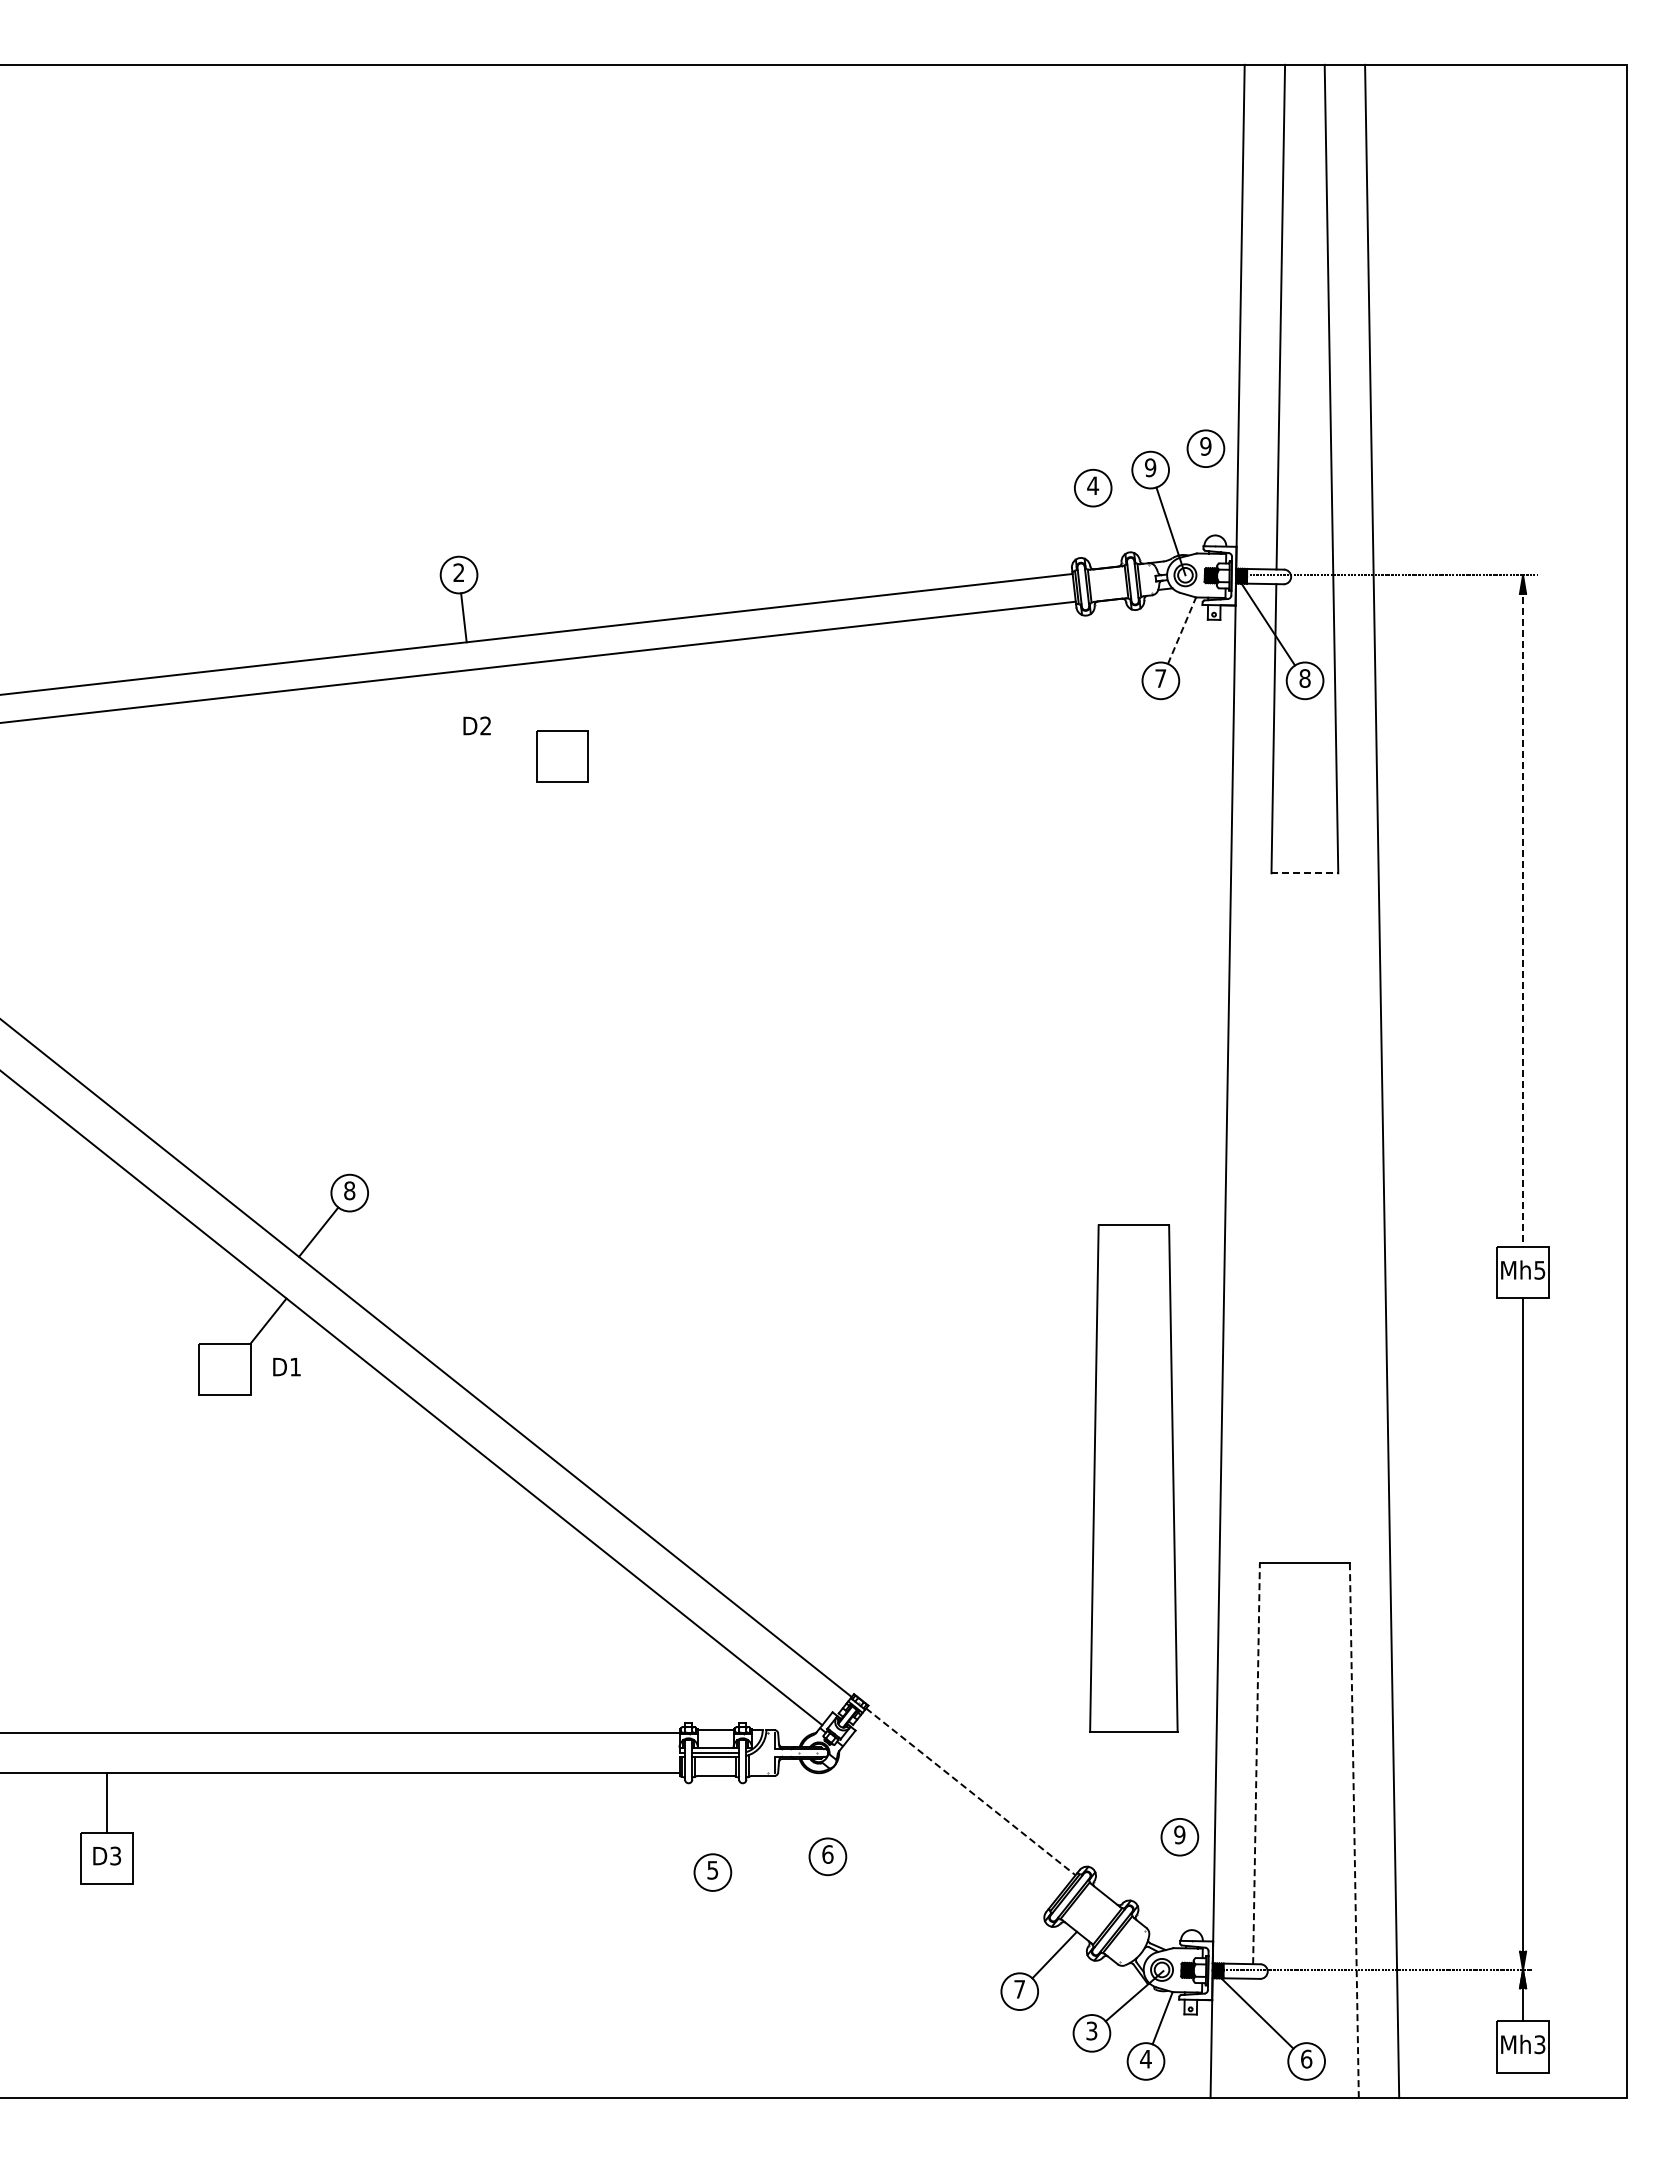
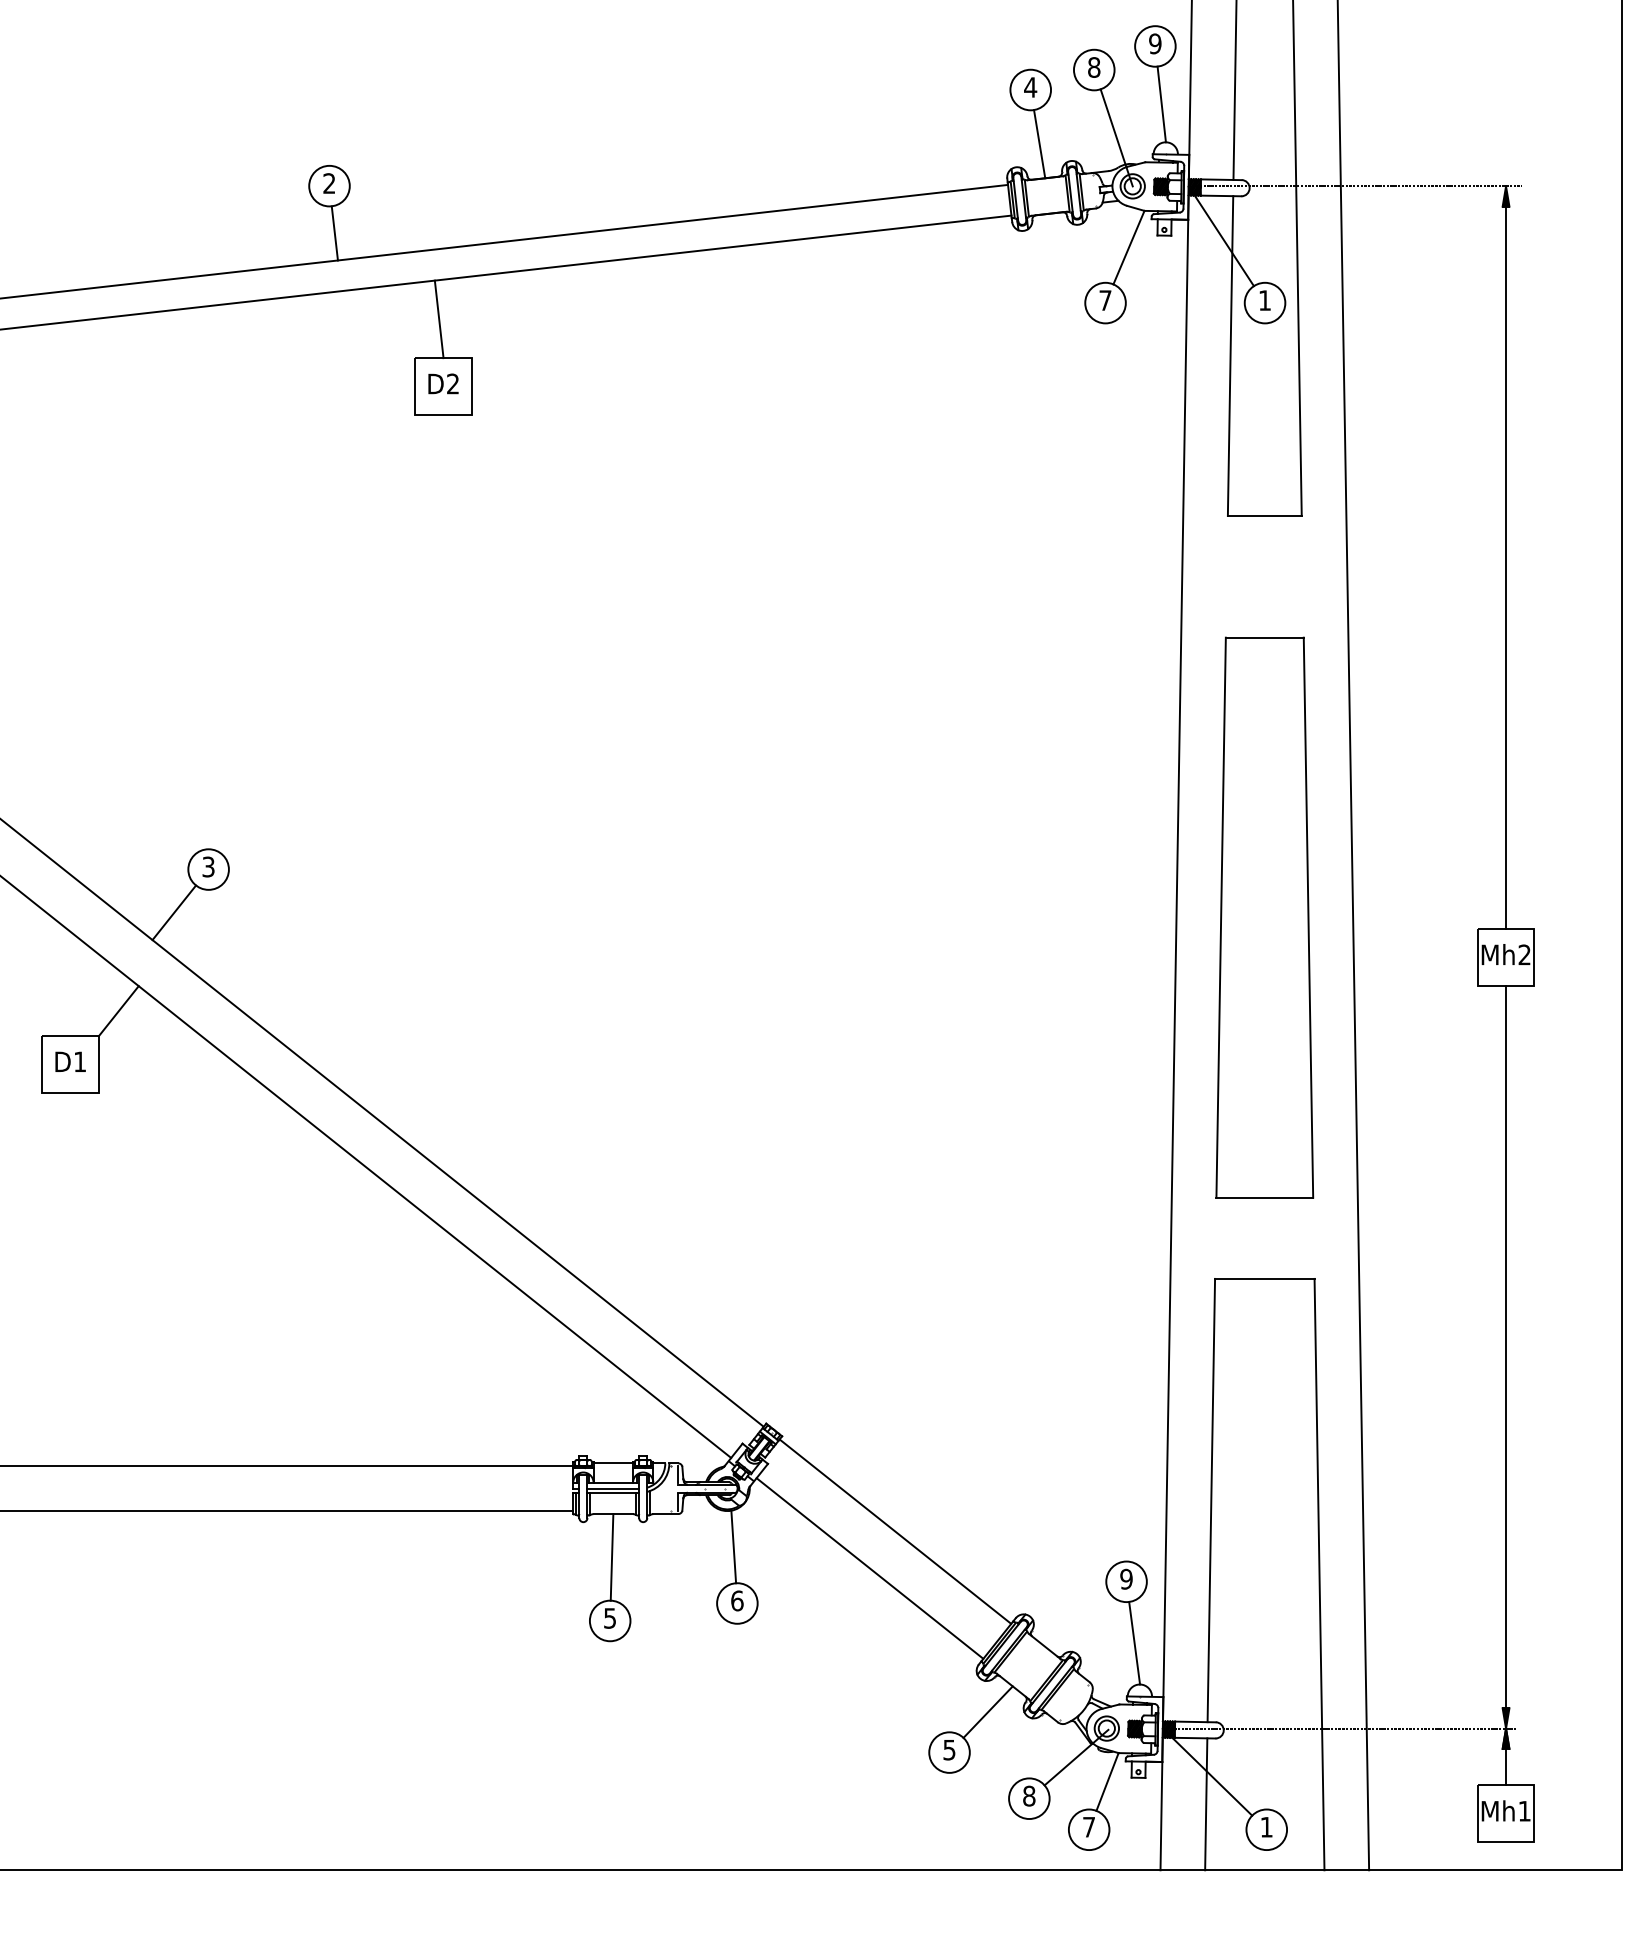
text: (1150, 467) -> (1094, 67), 9 -> 8
line: (1211, 500) -> (1161, 103), added
line: (1101, 536) -> (1039, 143), added
line: (1182, 630) -> (1129, 247), dashed -> solid
text: (1304, 678) -> (1264, 300), 8 -> 1
line: (558, 695) -> (439, 319), added
text: (476, 725) -> (442, 383), moved
line: (1305, 873) -> (1265, 516), dashed -> solid
line: (1523, 911) -> (1506, 558), dashed -> solid
text: (349, 1190) -> (208, 866), 8 -> 3
text: (1539, 1269) -> (1524, 954), Mh5 -> Mh2
text: (286, 1367) -> (70, 1062), moved
part: (1133, 1478) -> (1264, 917), moved
line: (1256, 1763) -> (1211, 1500), dashed -> solid
line: (970, 1791) -> (895, 1531), dashed -> solid
line: (824, 1805) -> (733, 1546), added
line: (714, 1814) -> (611, 1556), added
line: (947, 1824) -> (869, 1567), added
line: (1354, 1830) -> (1319, 1574), dashed -> solid
line: (1187, 1892) -> (1135, 1642), added
text: (1019, 1989) -> (949, 1750), 7 -> 5
text: (1091, 2030) -> (1028, 1795), 3 -> 8
line: (1251, 2038) -> (1205, 1804), added
text: (1539, 2044) -> (1524, 1811), Mh3 -> Mh1
text: (1306, 2058) -> (1266, 1826), 6 -> 1
text: (1145, 2059) -> (1088, 1827), 4 -> 7

